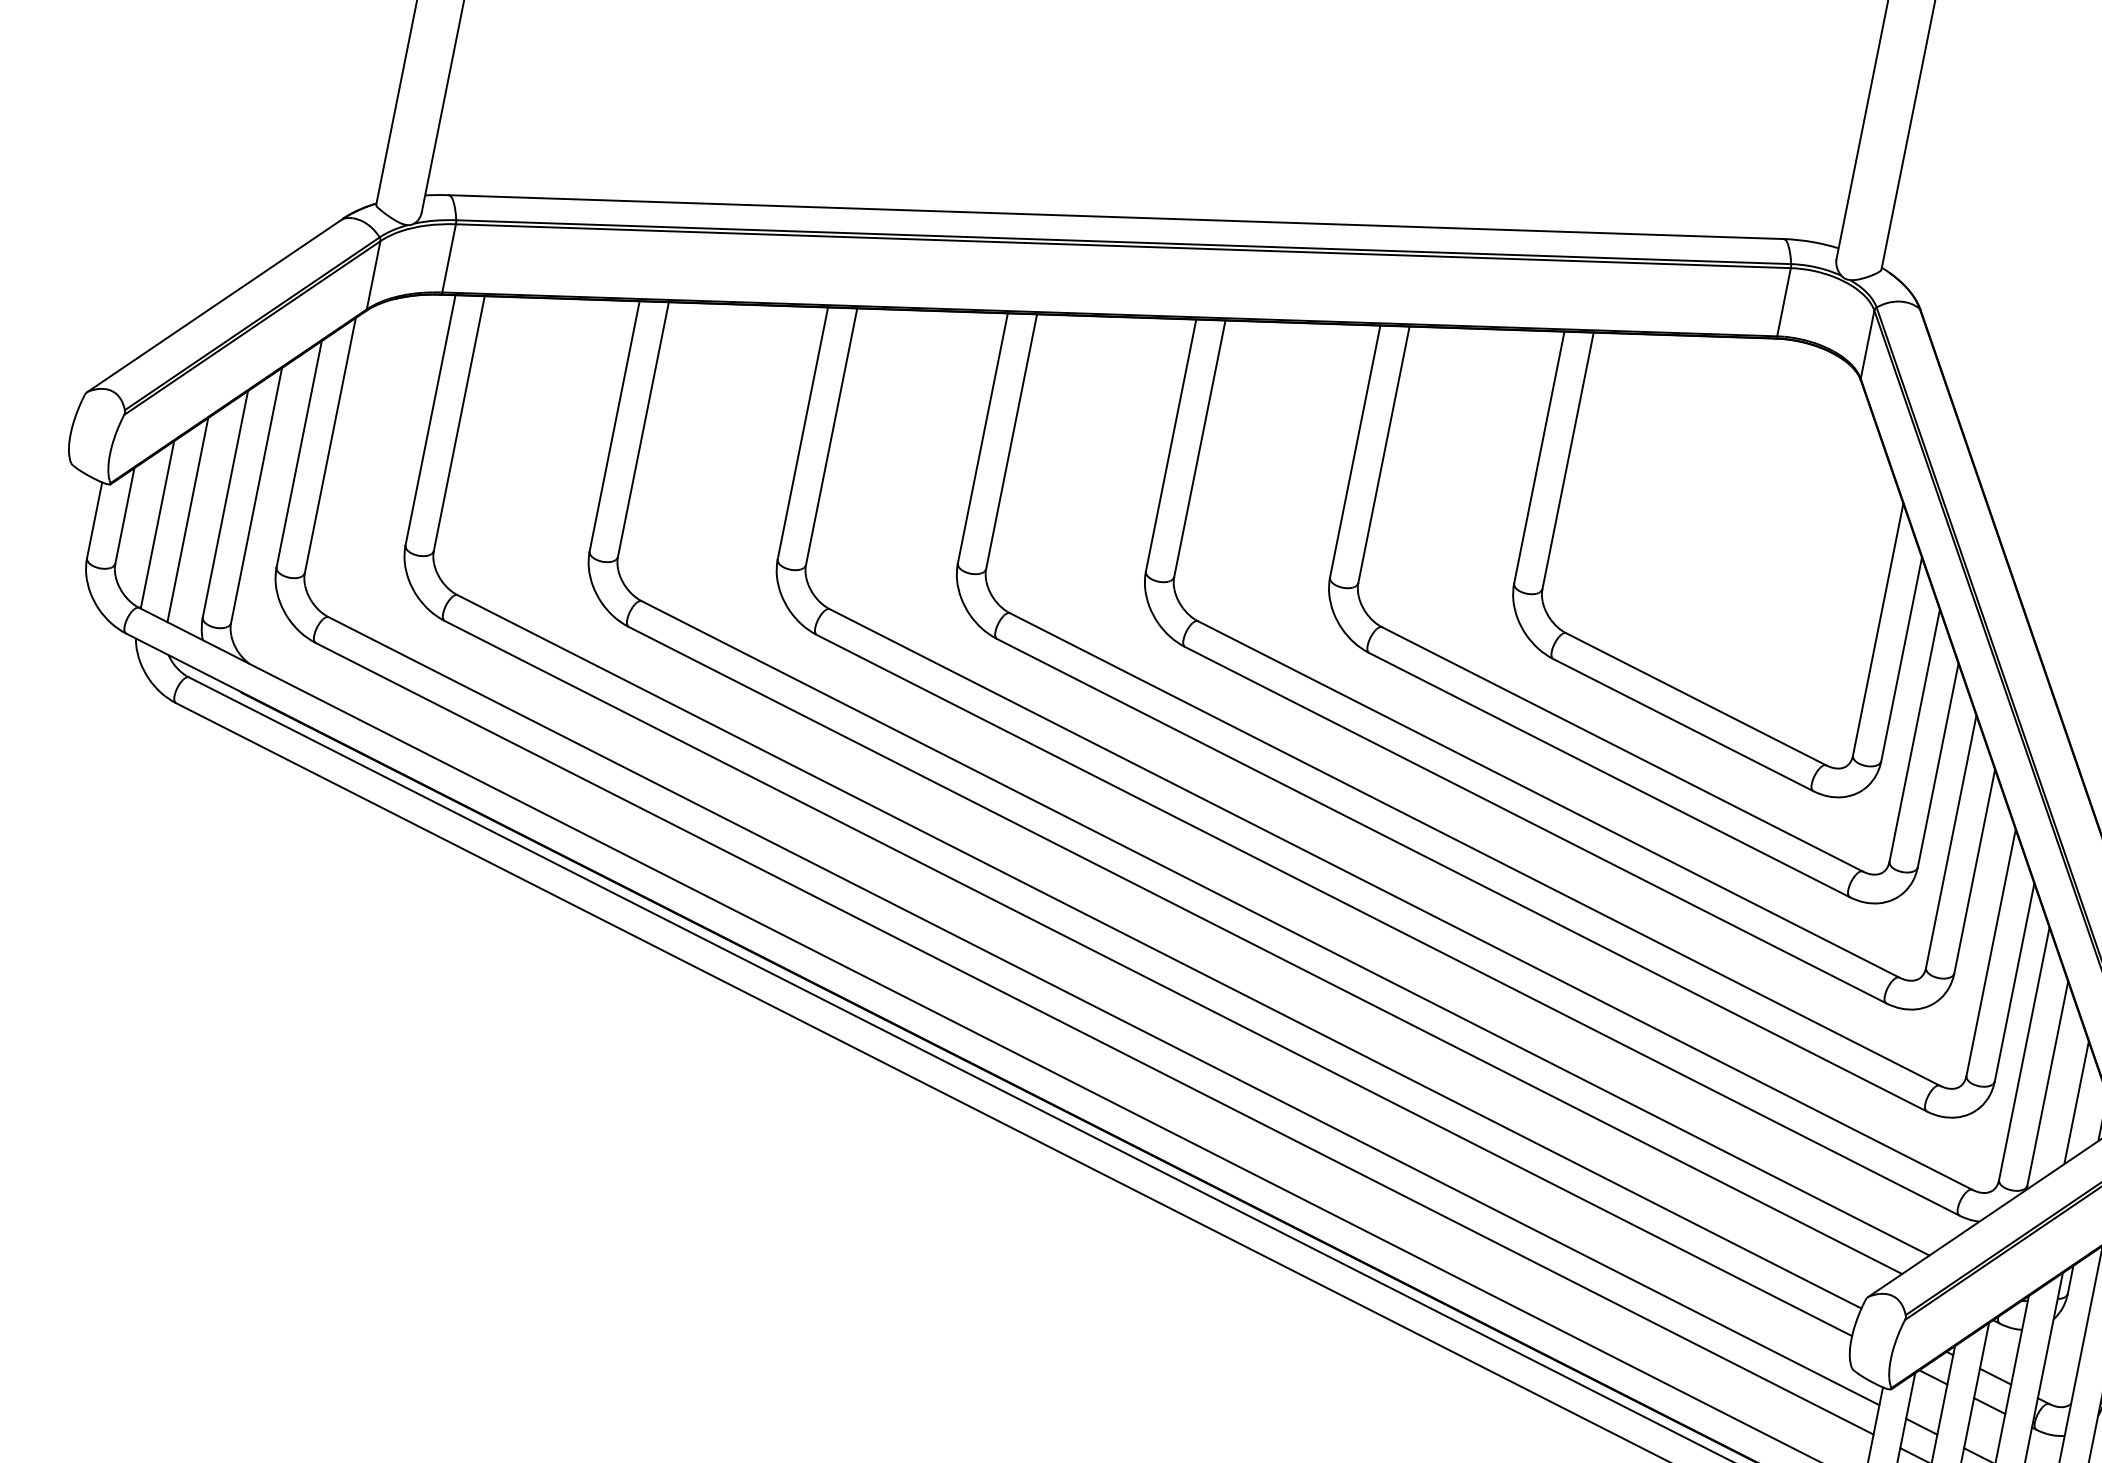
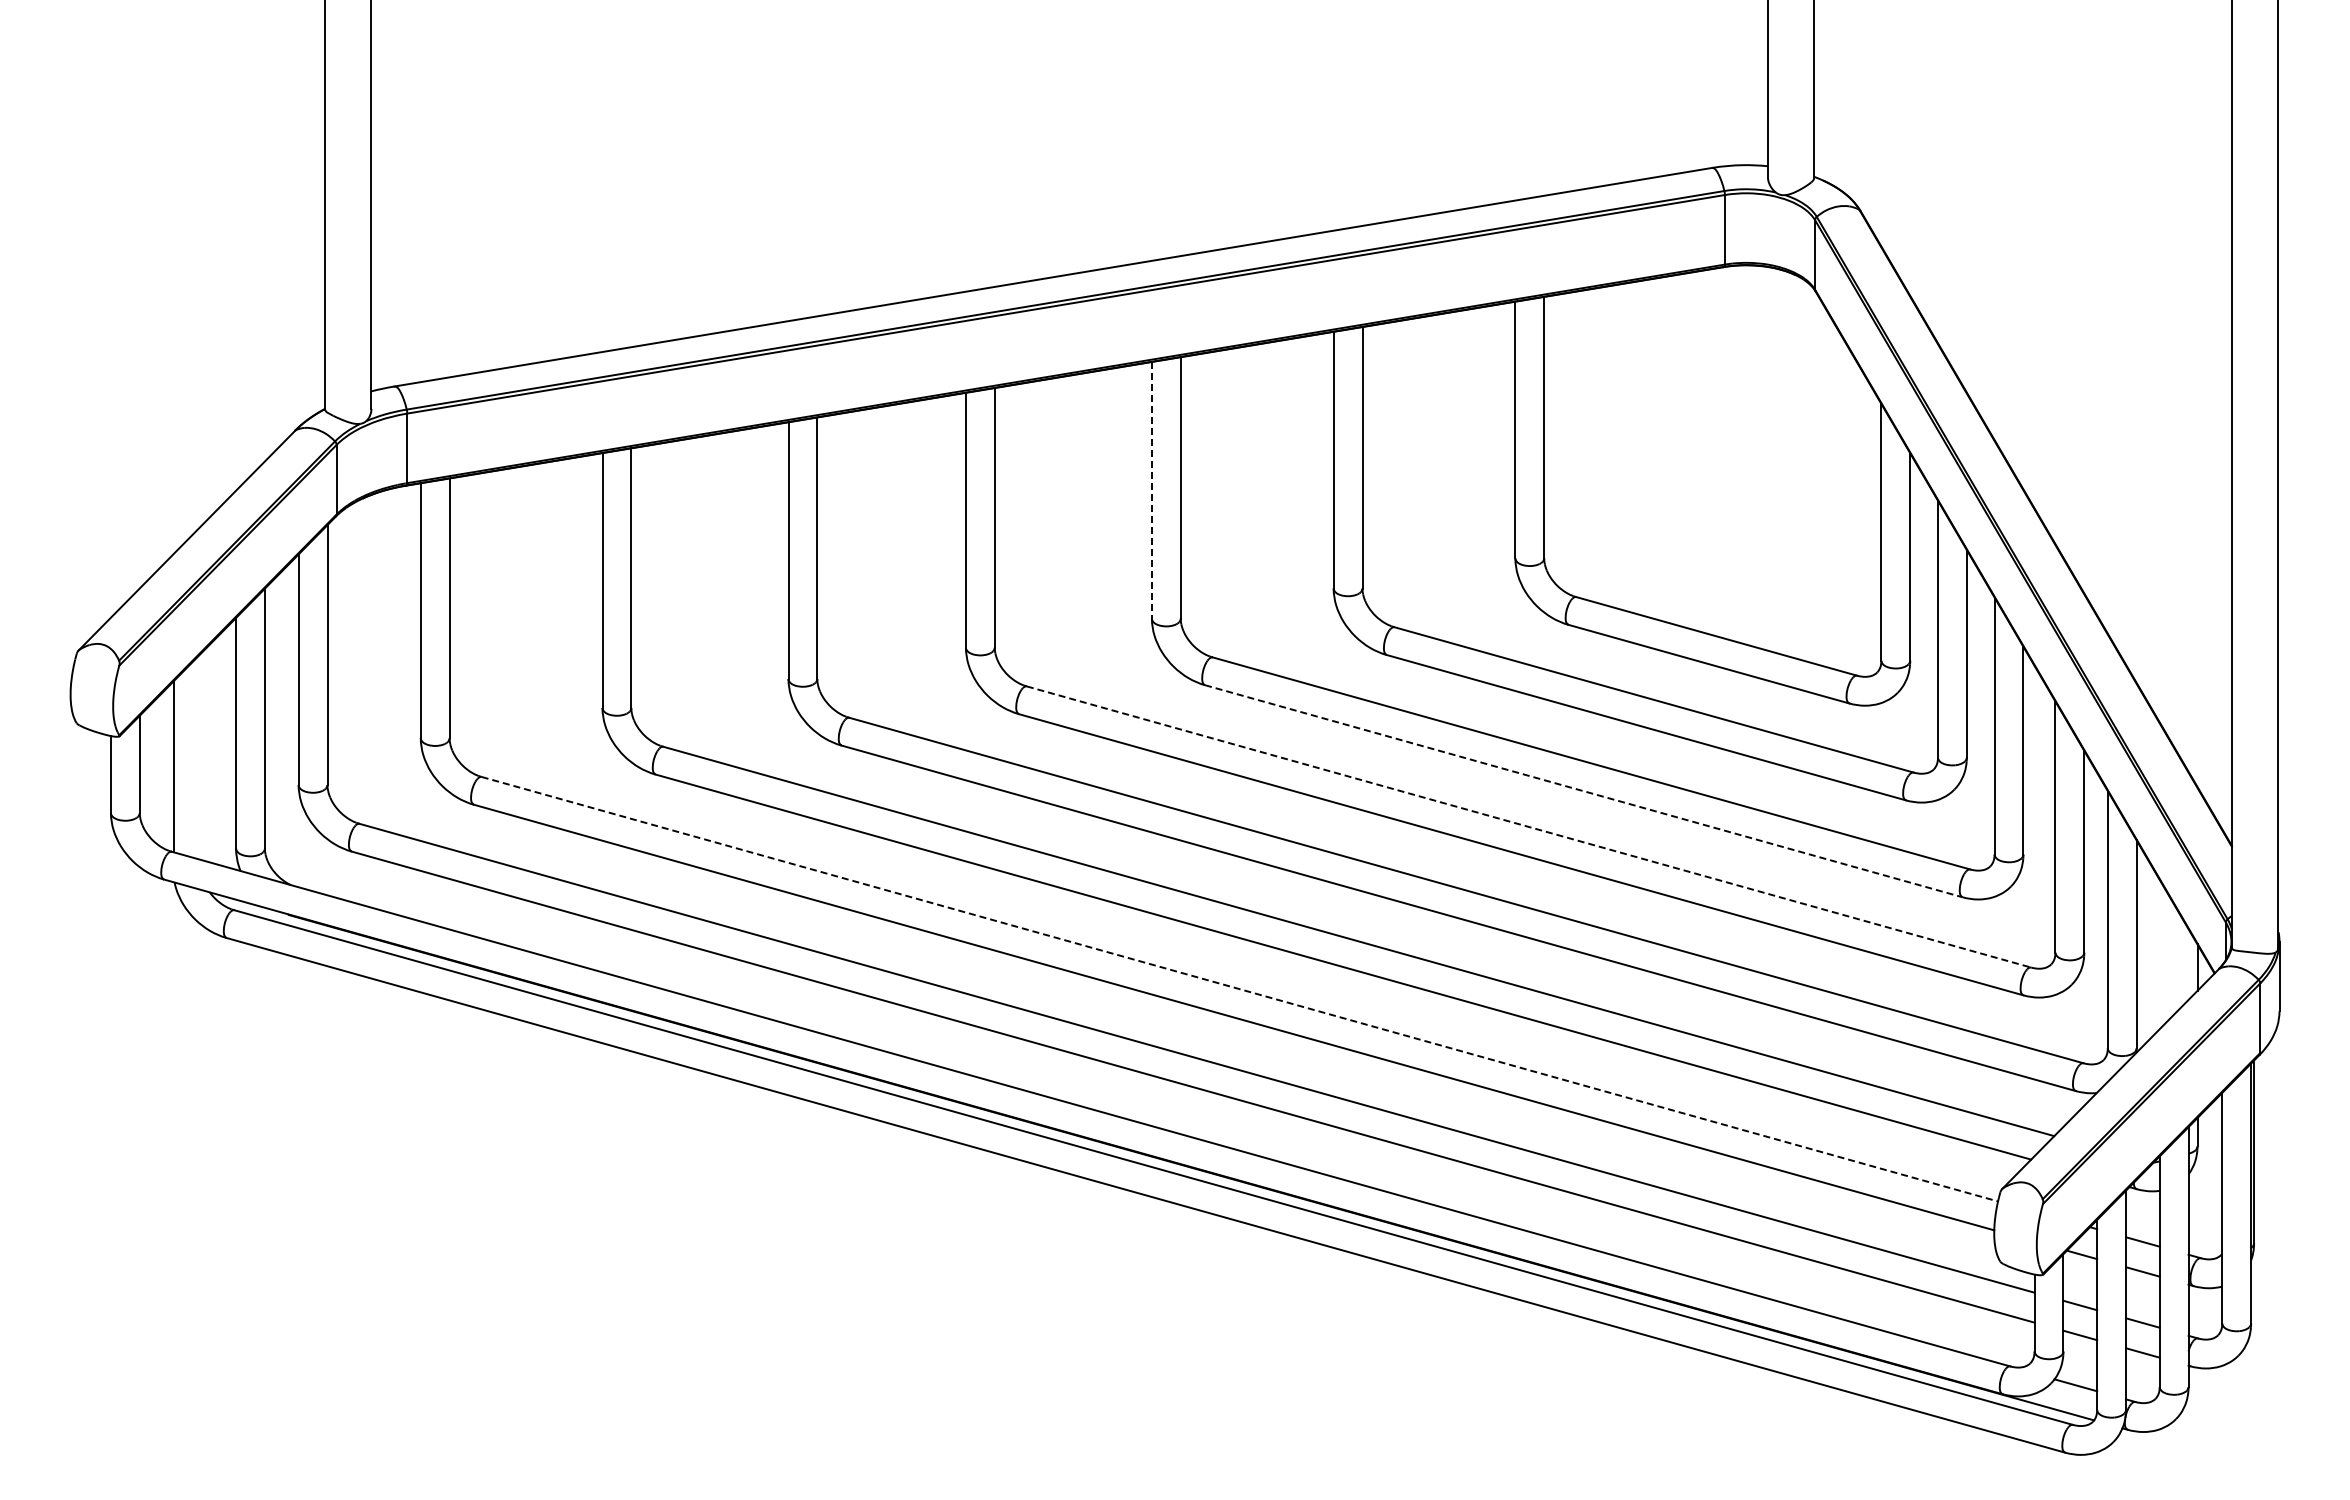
line: (1170, 445) -> (1151, 490), solid -> dashed
line: (187, 520) -> (202, 756), removed
line: (1536, 825) -> (1584, 791), solid -> dashed
line: (1475, 850) -> (1529, 827), solid -> dashed
line: (1160, 952) -> (1240, 989), solid -> dashed
line: (2076, 1102) -> (2168, 957), removed

